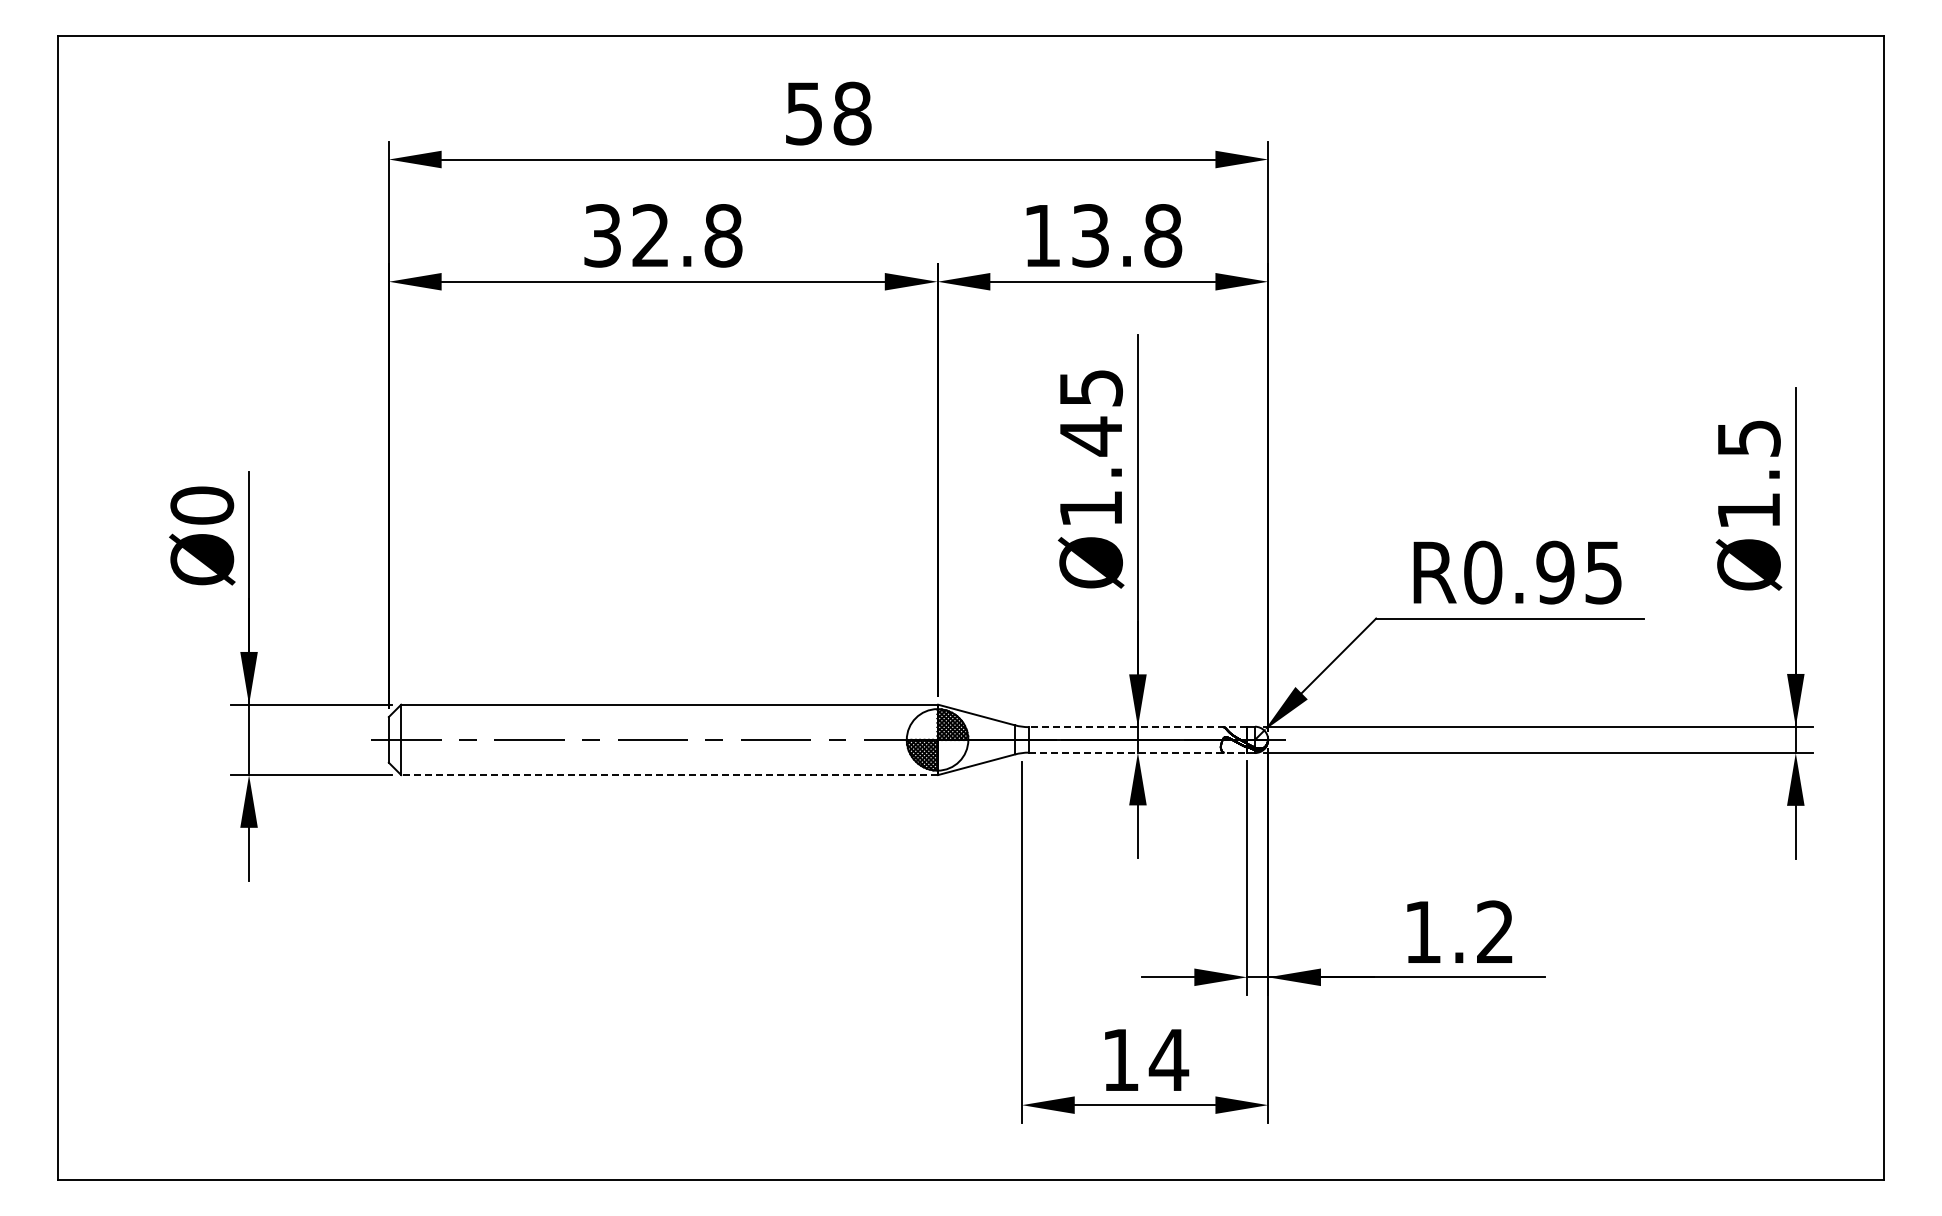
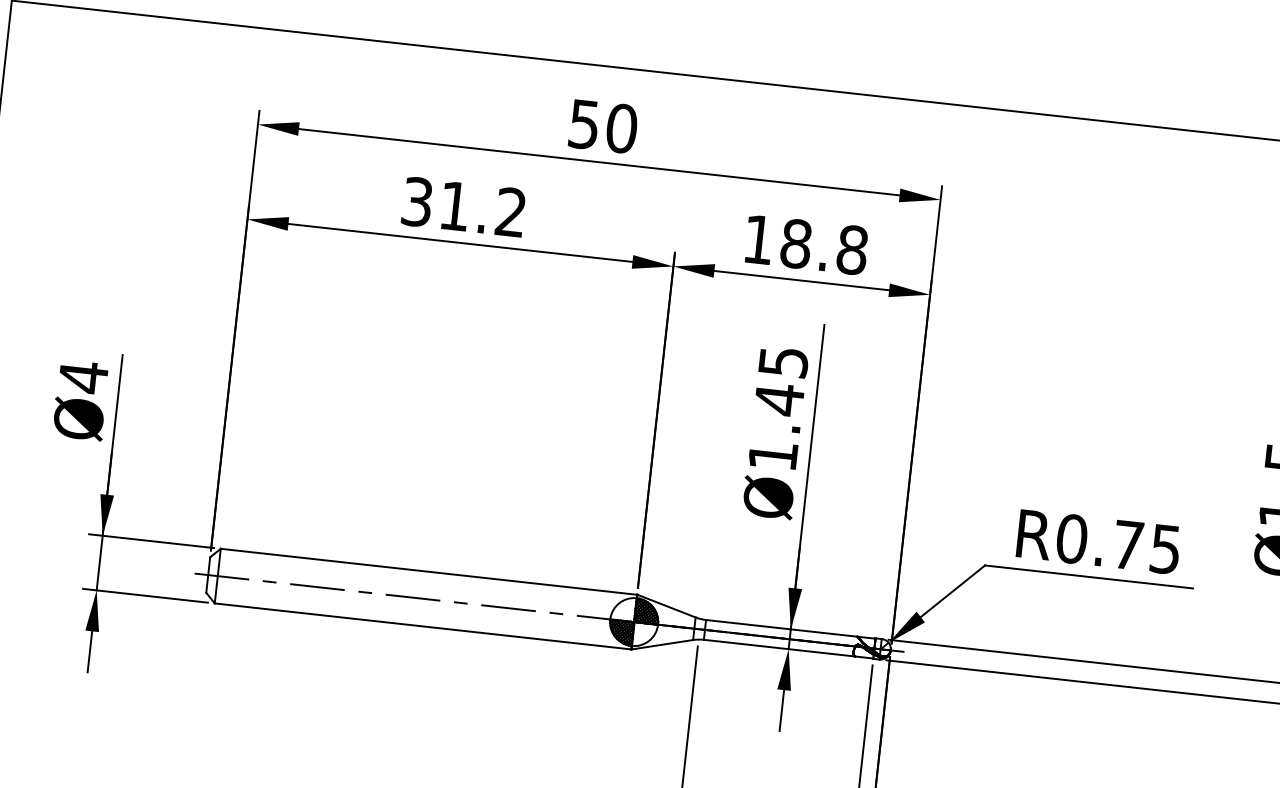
text: (852, 113) -> (621, 128), 58 -> 50
text: (687, 235) -> (483, 209), 32.8 -> 31.2
text: (1090, 235) -> (796, 243), 13.8 -> 18.8
text: (202, 505) -> (83, 377), Ø0 -> Ø4
text: (1555, 572) -> (1128, 545), R0.95 -> R0.75
line: (1137, 727) -> (790, 629), dashed -> solid
line: (1138, 752) -> (789, 649), dashed -> solid
line: (668, 775) -> (422, 626), dashed -> solid

